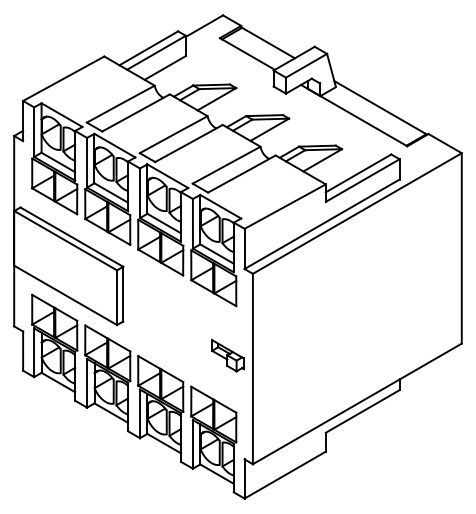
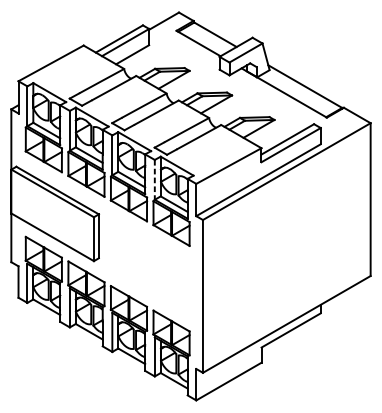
line: (192, 223) -> (154, 179), solid -> dashed
part: (227, 355) -> (182, 285), removed

